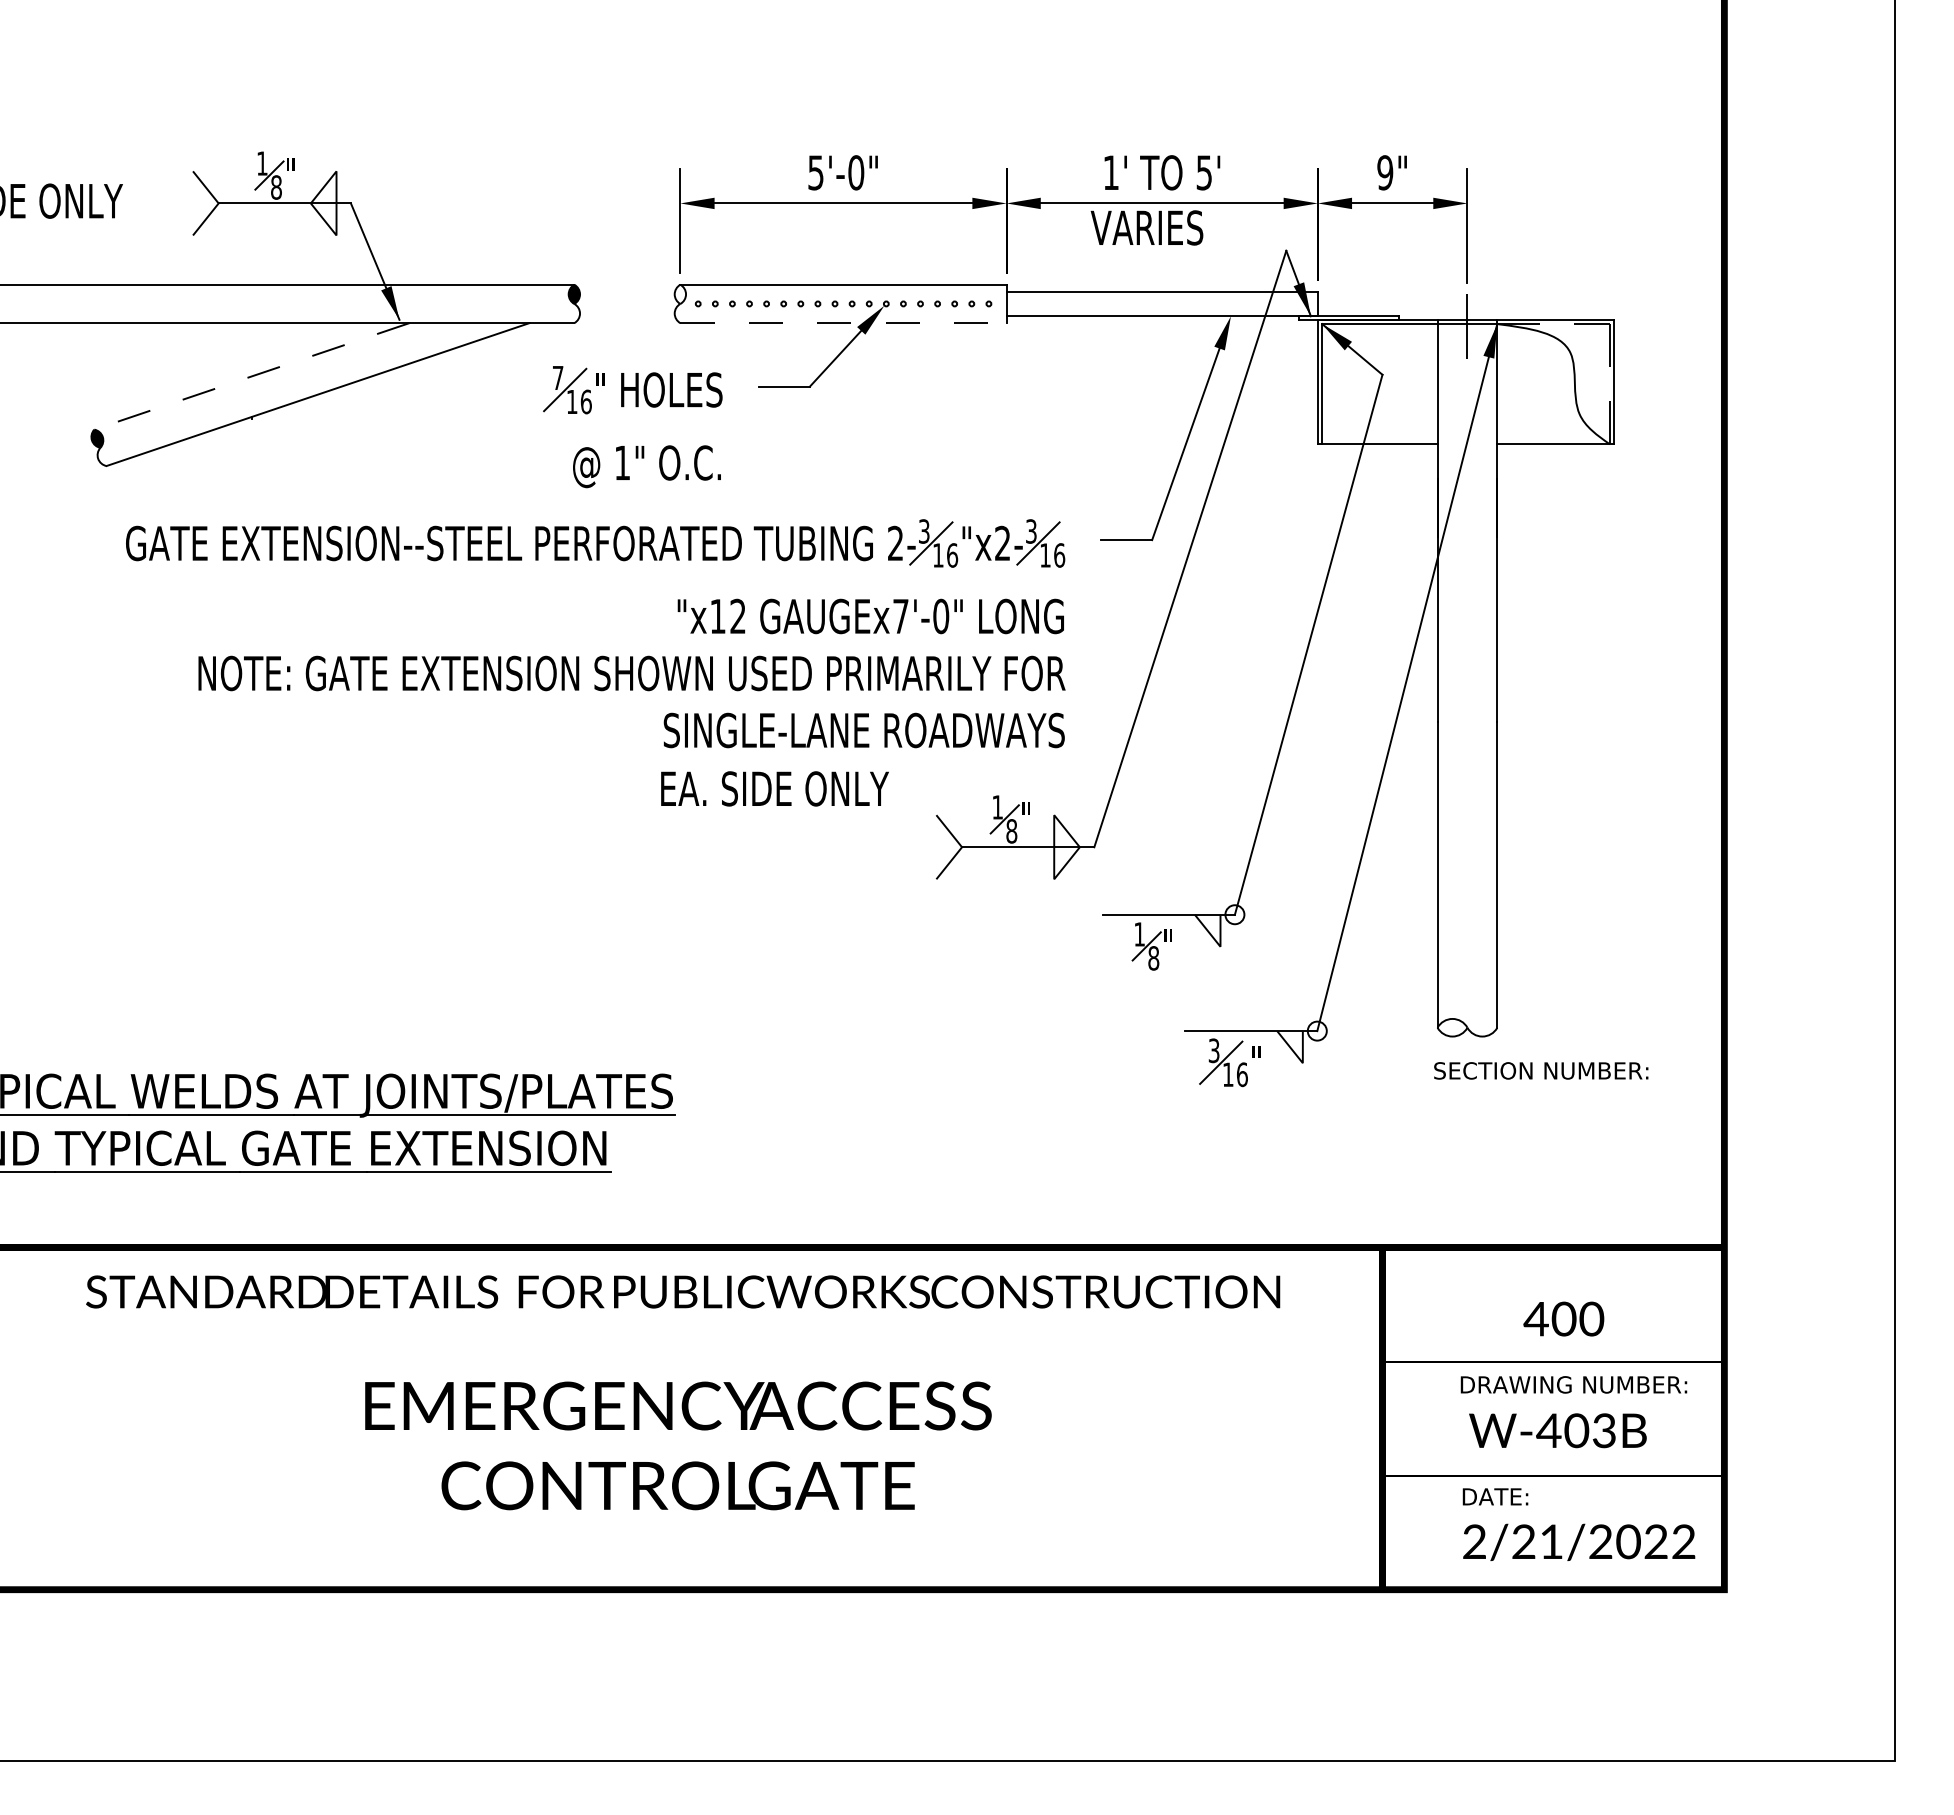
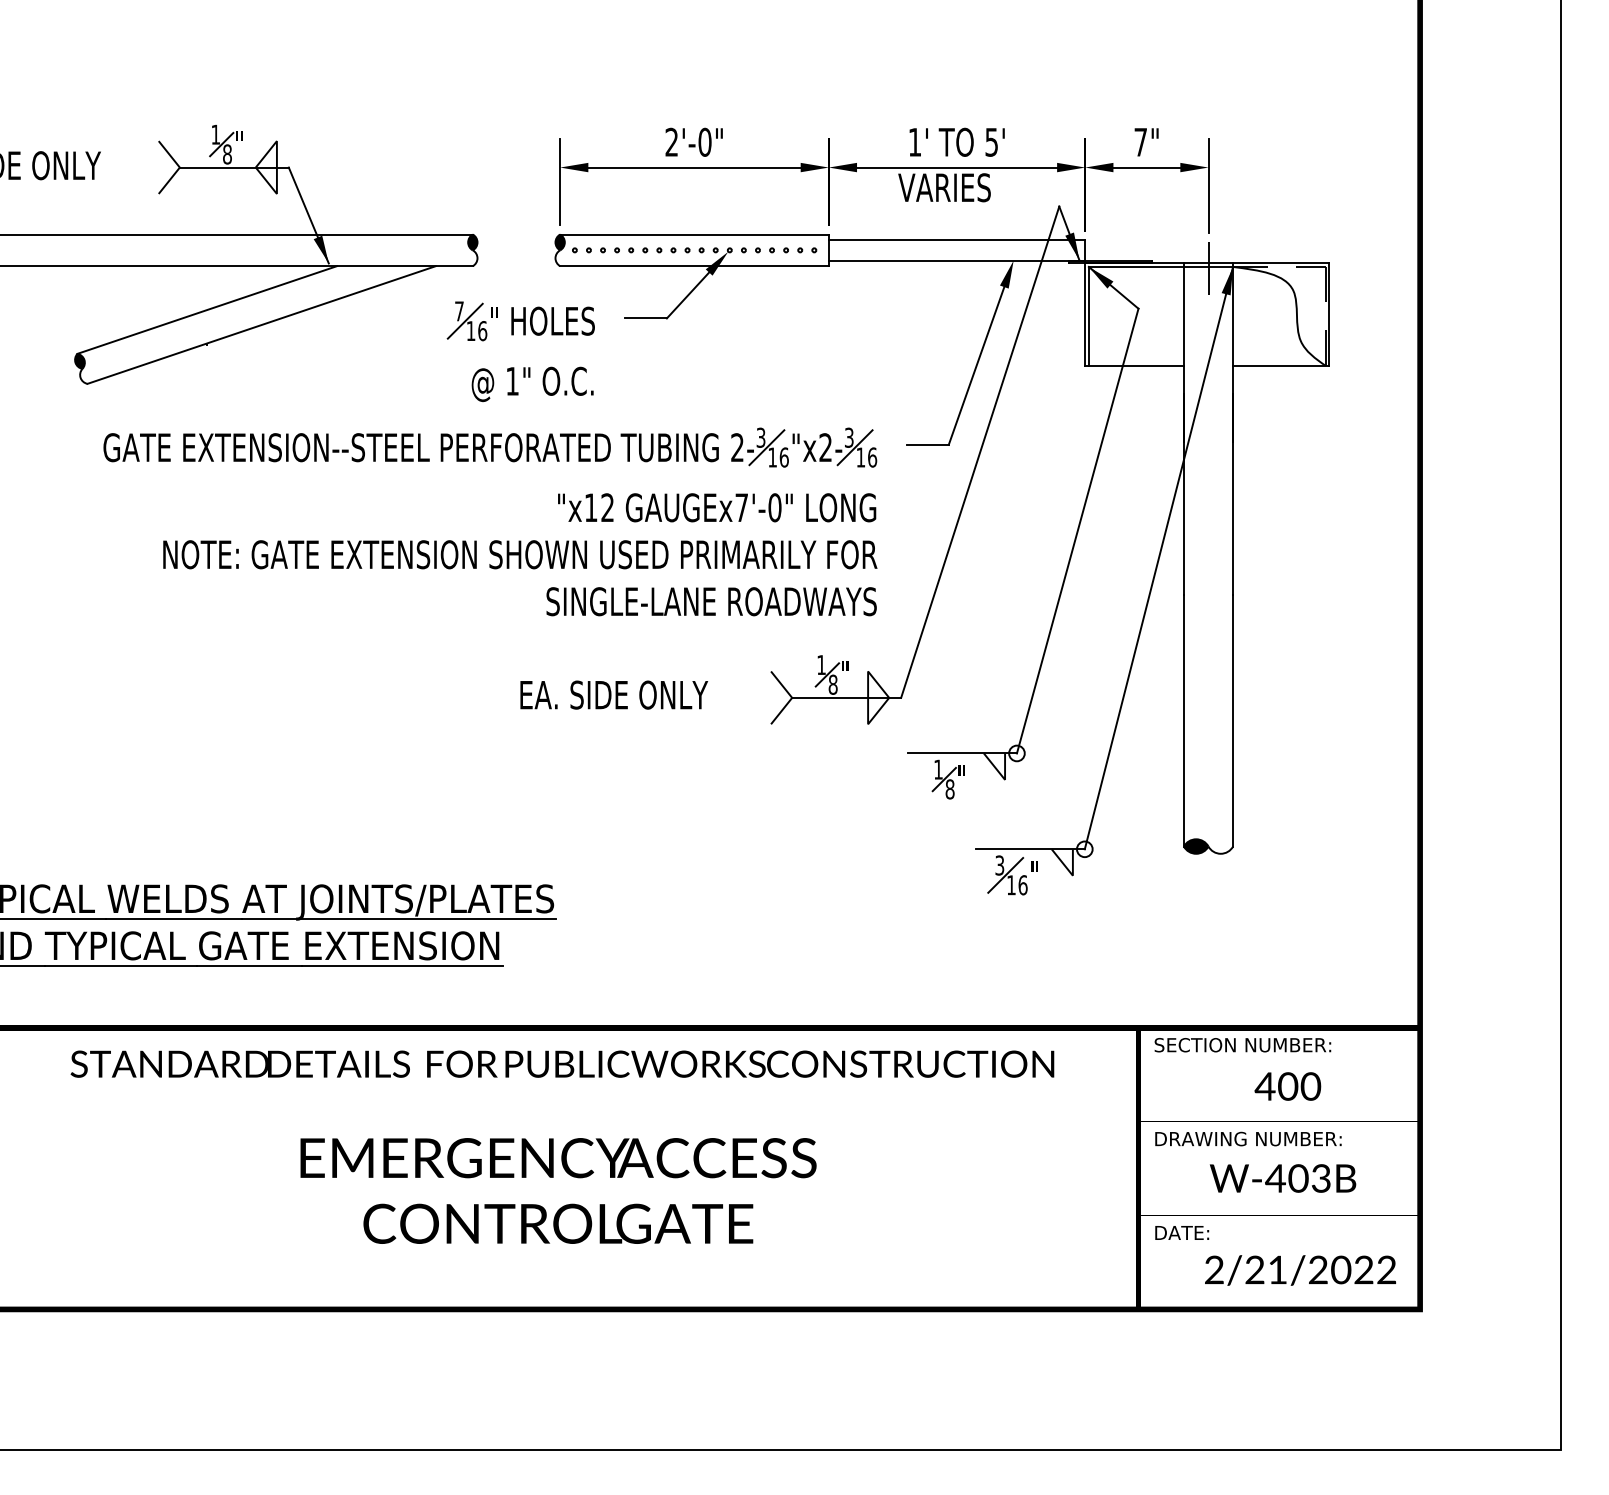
text: (815, 172) -> (671, 142), 5'-0" -> 2'-0"
text: (1385, 172) -> (1140, 142), 9" -> 7"
fill: (680, 293) -> (560, 241), added
line: (843, 323) -> (694, 266), dashed -> solid
line: (251, 376) -> (206, 310), dashed -> solid
text: (774, 788) -> (613, 694), moved
fill: (1452, 1027) -> (1196, 846), added
text: (1541, 1070) -> (1243, 1044), moved
text: (1573, 1384) -> (1248, 1138), moved
text: (1495, 1496) -> (1182, 1232), moved

